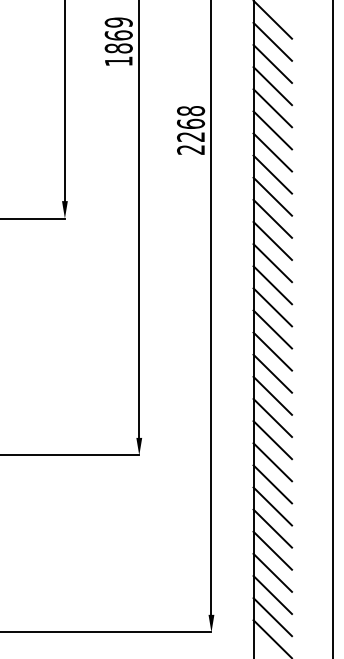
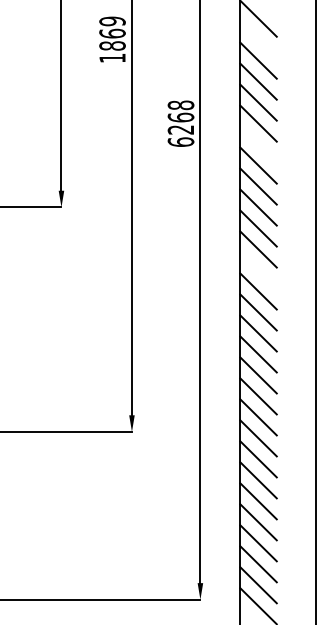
line: (272, 41) -> (258, 39), removed
text: (190, 149) -> (180, 141), 2268 -> 6268
line: (272, 152) -> (258, 144), removed
line: (272, 285) -> (258, 270), removed

